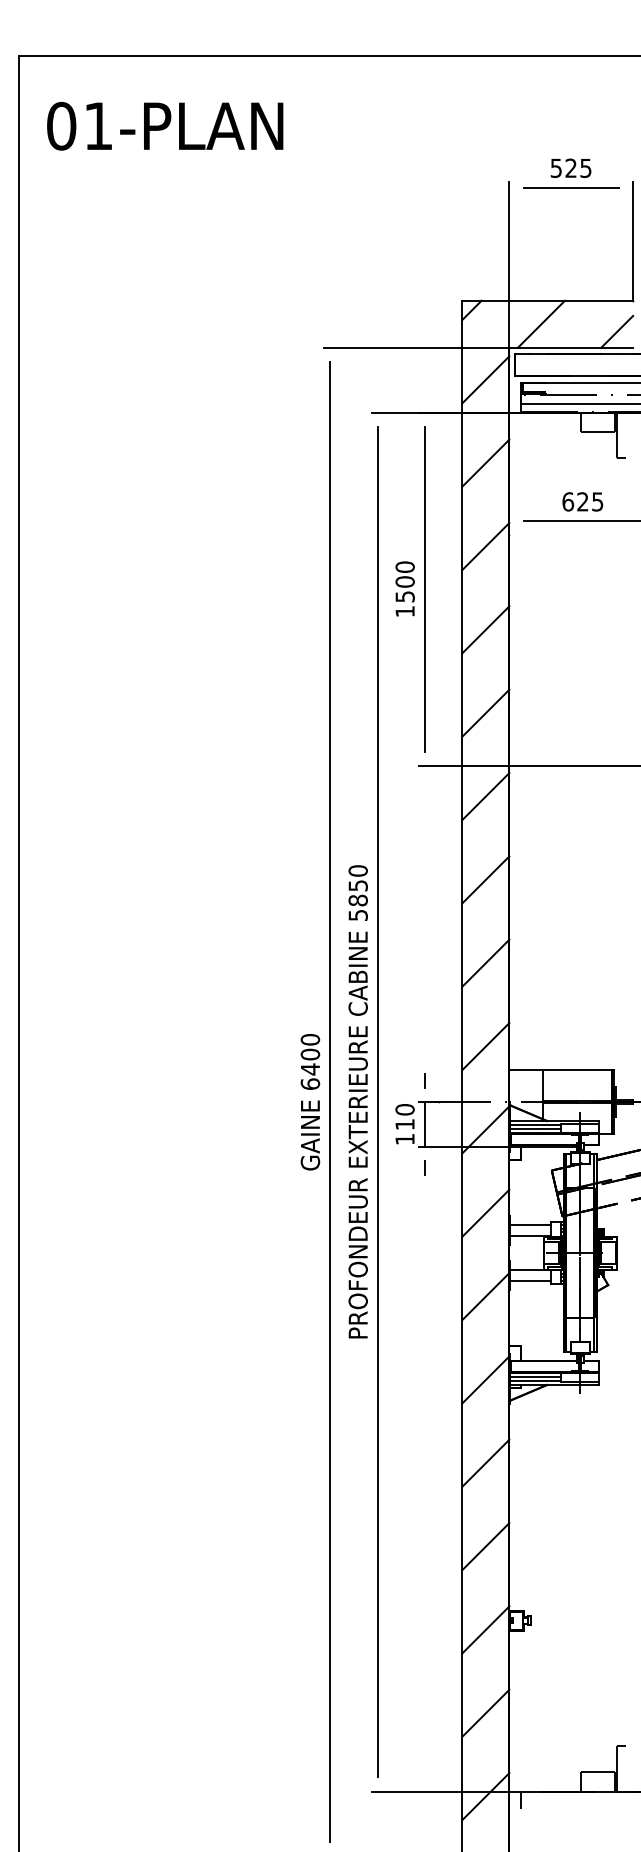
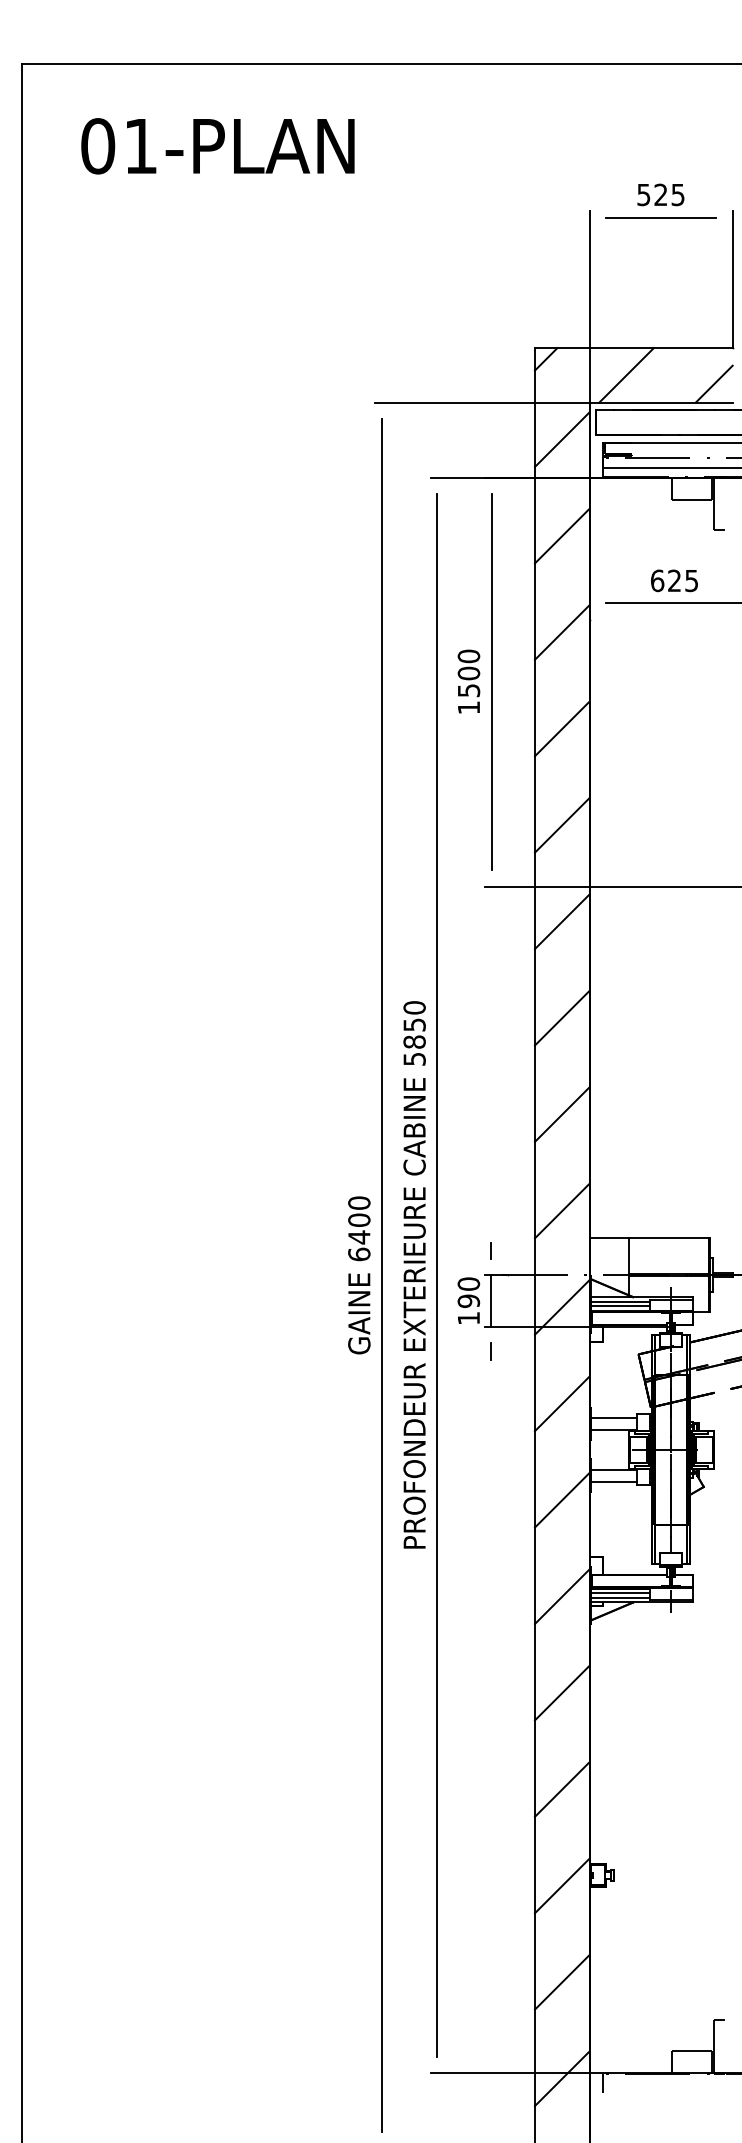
text: (165, 125) -> (218, 145), moved
text: (404, 1124) -> (468, 1301), 110 -> 190

